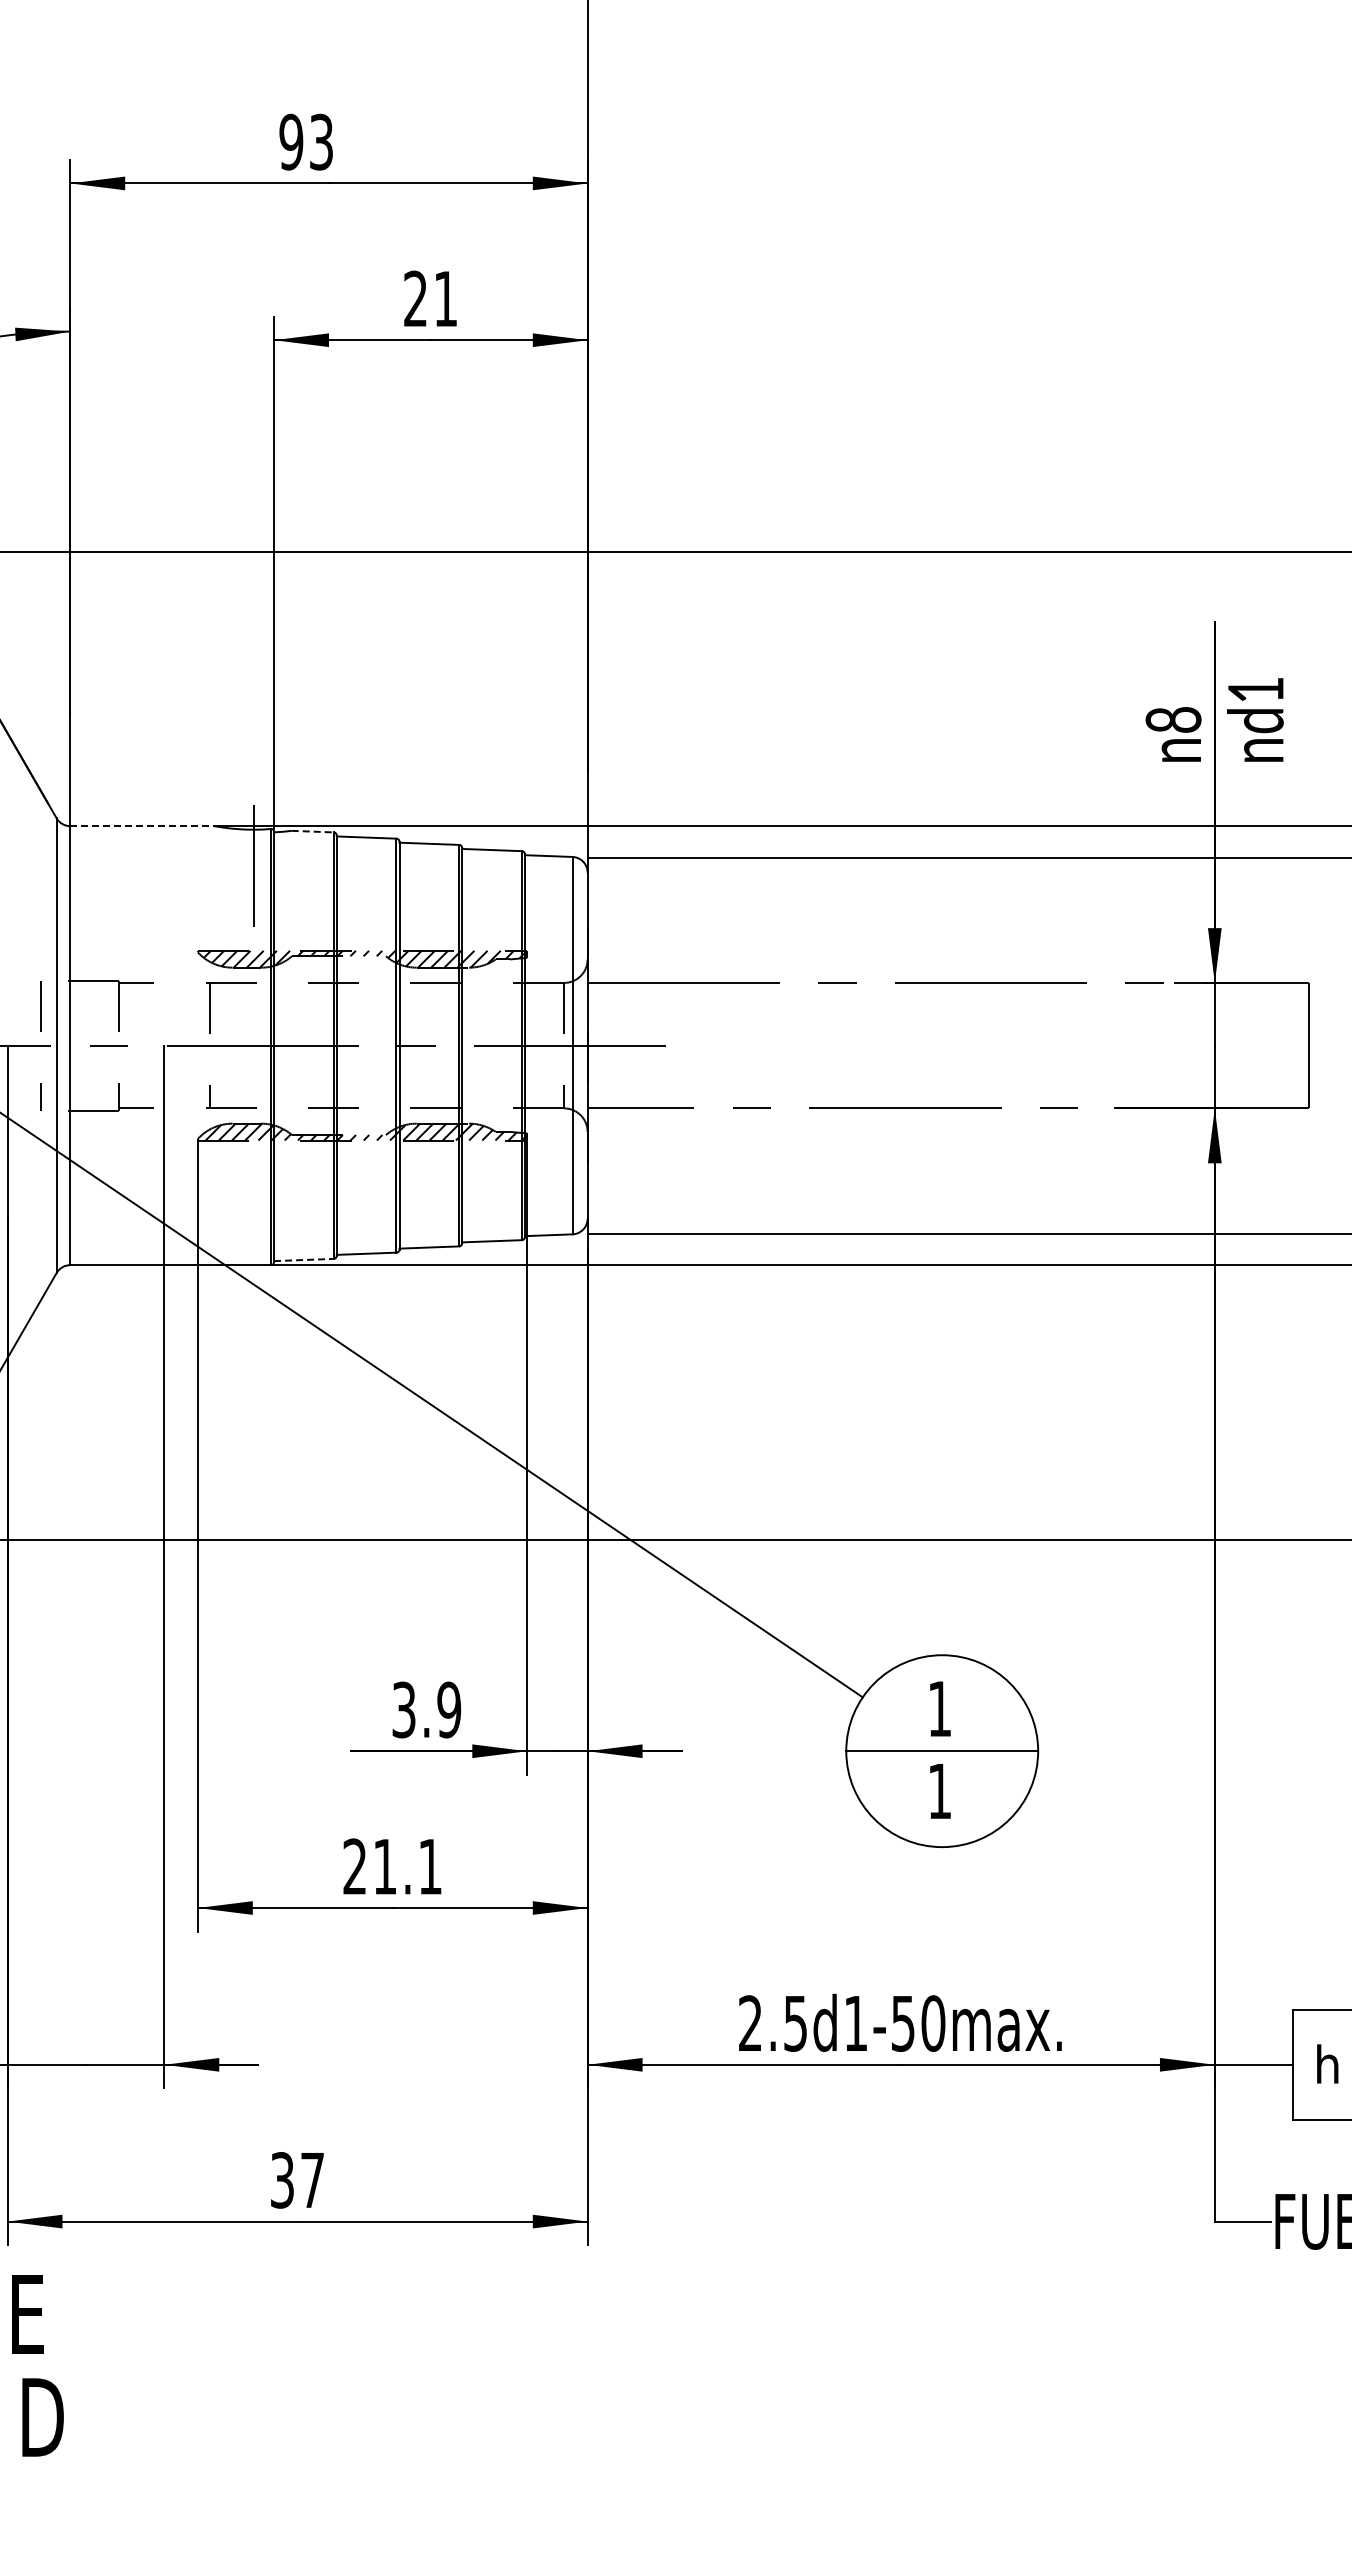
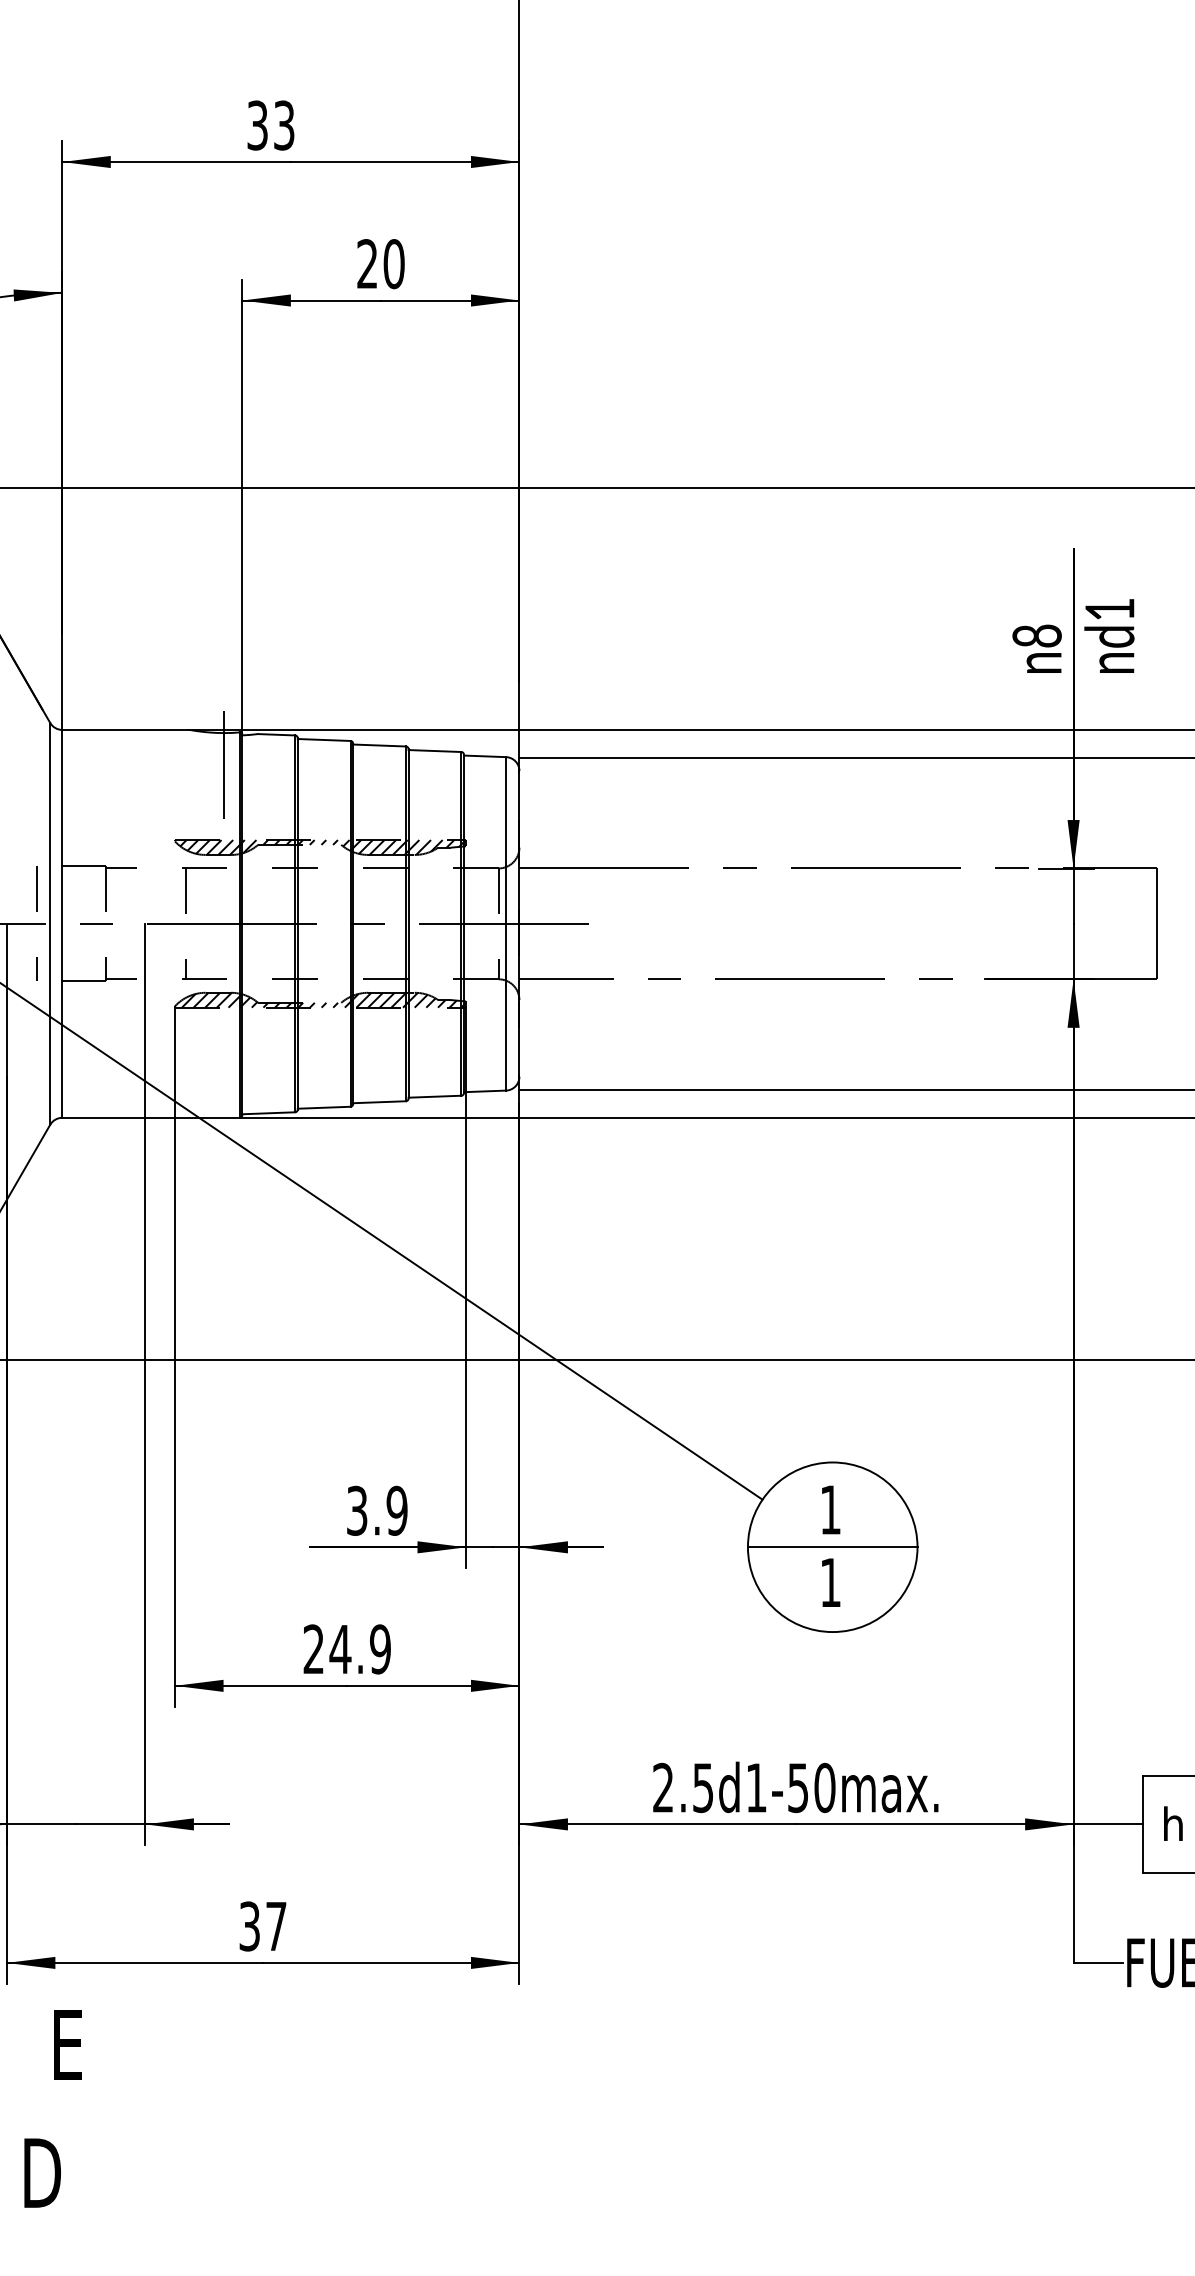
text: (291, 142) -> (257, 125), 93 -> 33
text: (445, 298) -> (393, 263), 21 -> 20
line: (142, 826) -> (126, 730), dashed -> solid
line: (313, 831) -> (277, 734), dashed -> solid
line: (303, 1260) -> (268, 1113), dashed -> solid
text: (407, 1866) -> (360, 1649), 21.1 -> 24.9
text: (27, 2314) -> (67, 2045), moved
text: (42, 2417) -> (42, 2173), moved

